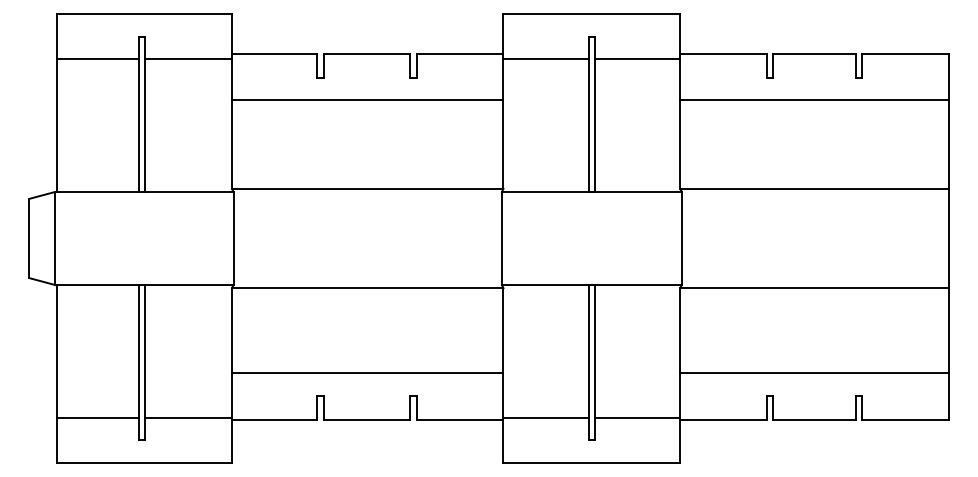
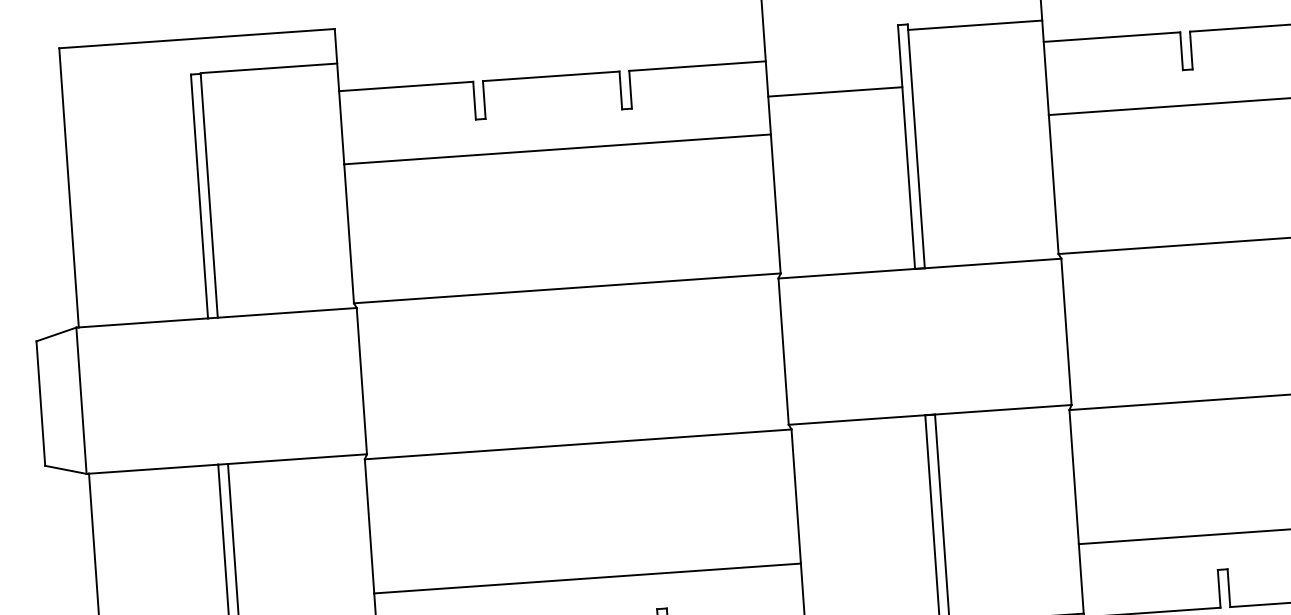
line: (97, 59) -> (128, 114), removed
line: (188, 59) -> (268, 68), moved
line: (545, 59) -> (834, 92), moved
line: (637, 59) -> (974, 25), moved

